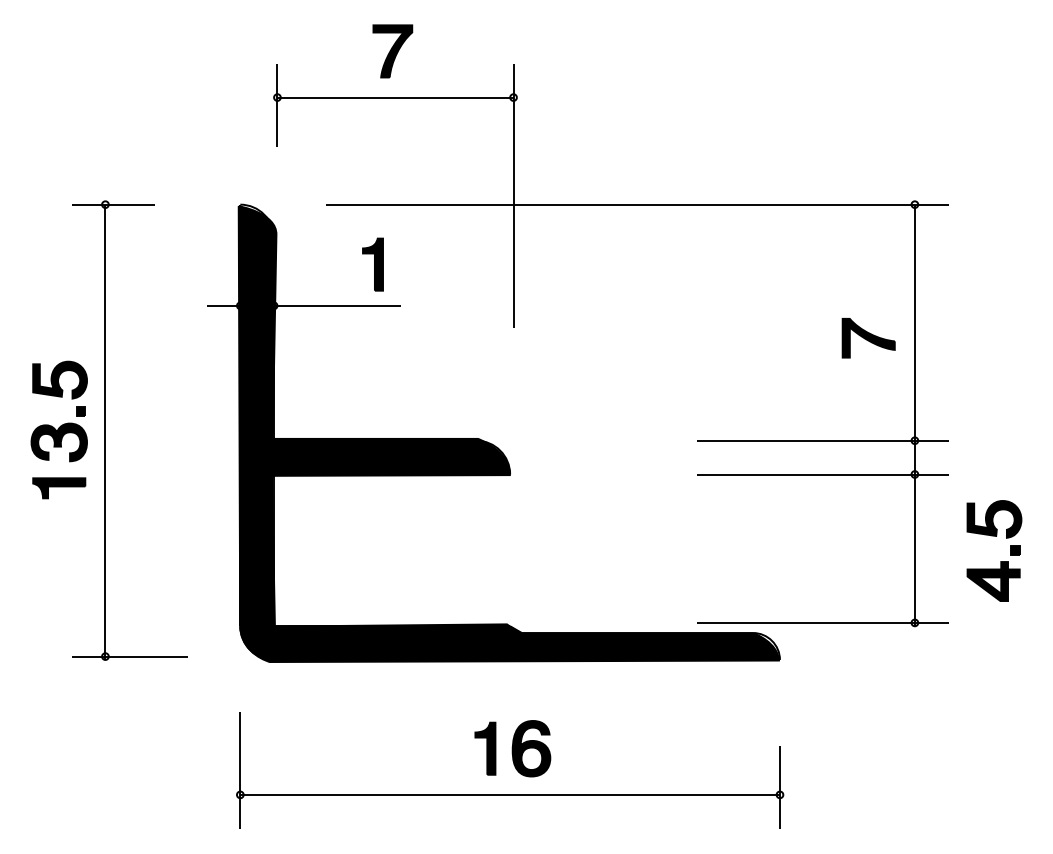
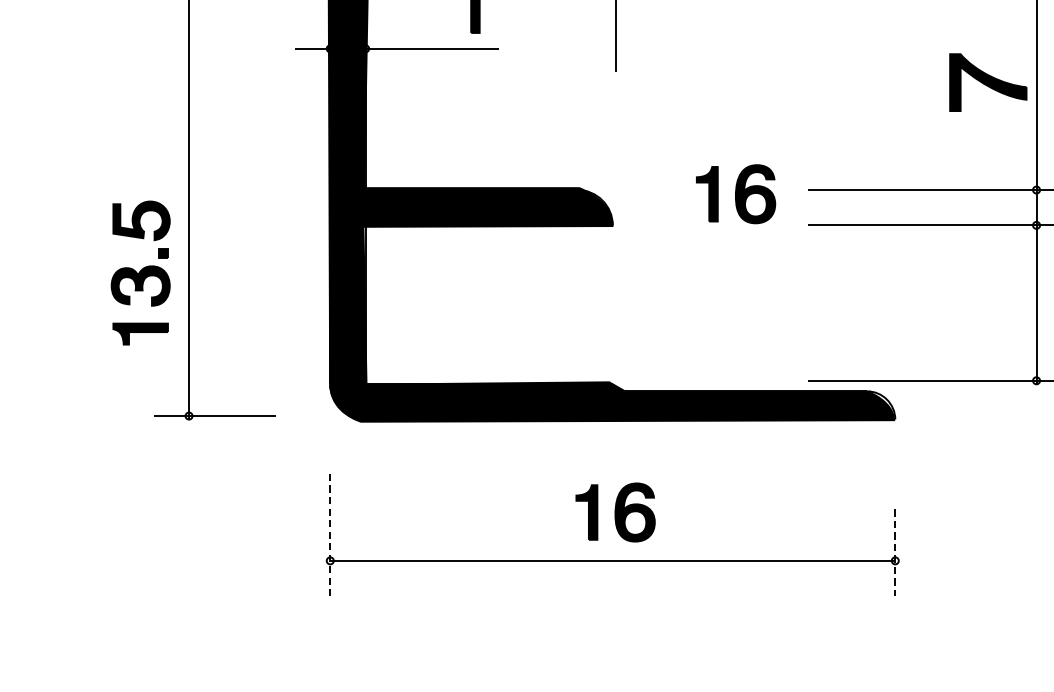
part: (868, 338) -> (987, 83), size x1.4
part: (58, 429) -> (139, 272), moved
part: (627, 444) -> (735, 193), added
line: (240, 770) -> (330, 535), solid -> dashed
line: (779, 787) -> (894, 553), solid -> dashed

